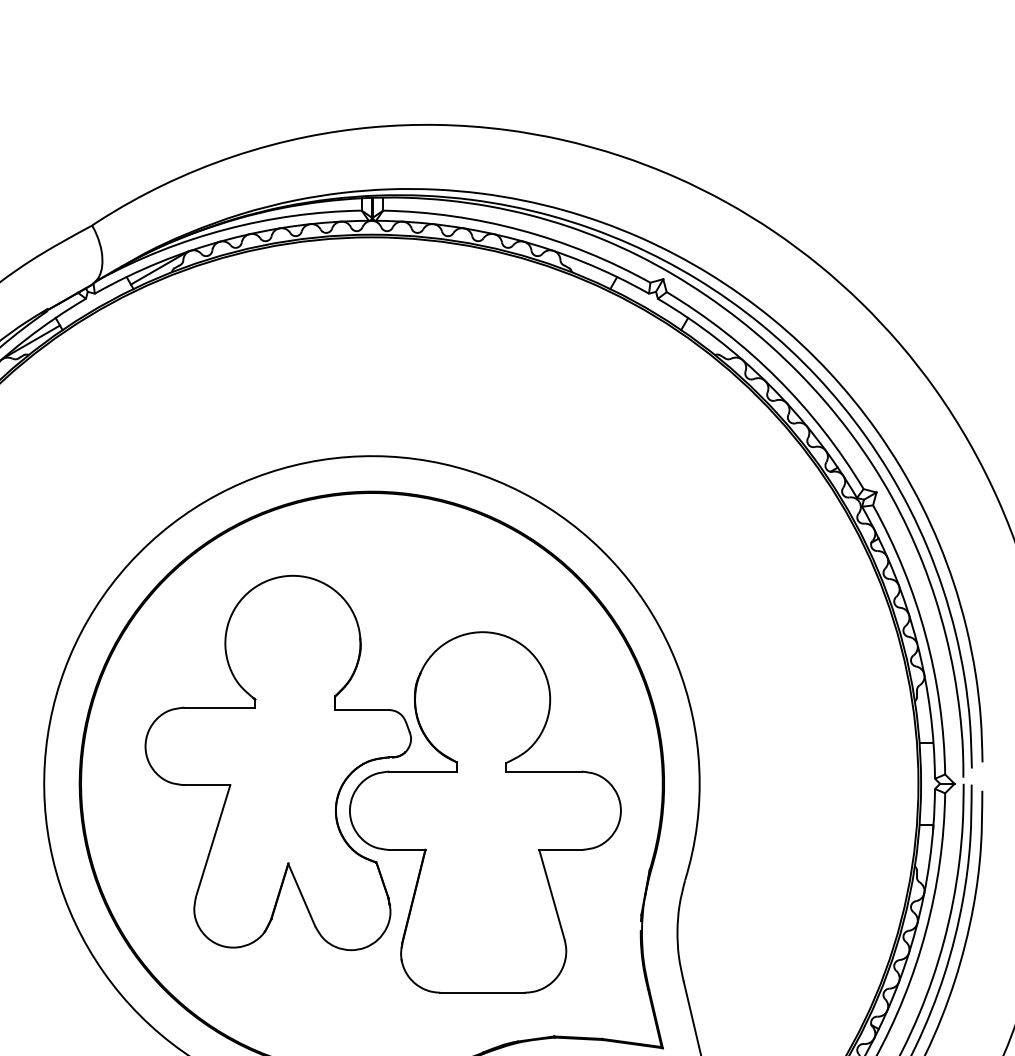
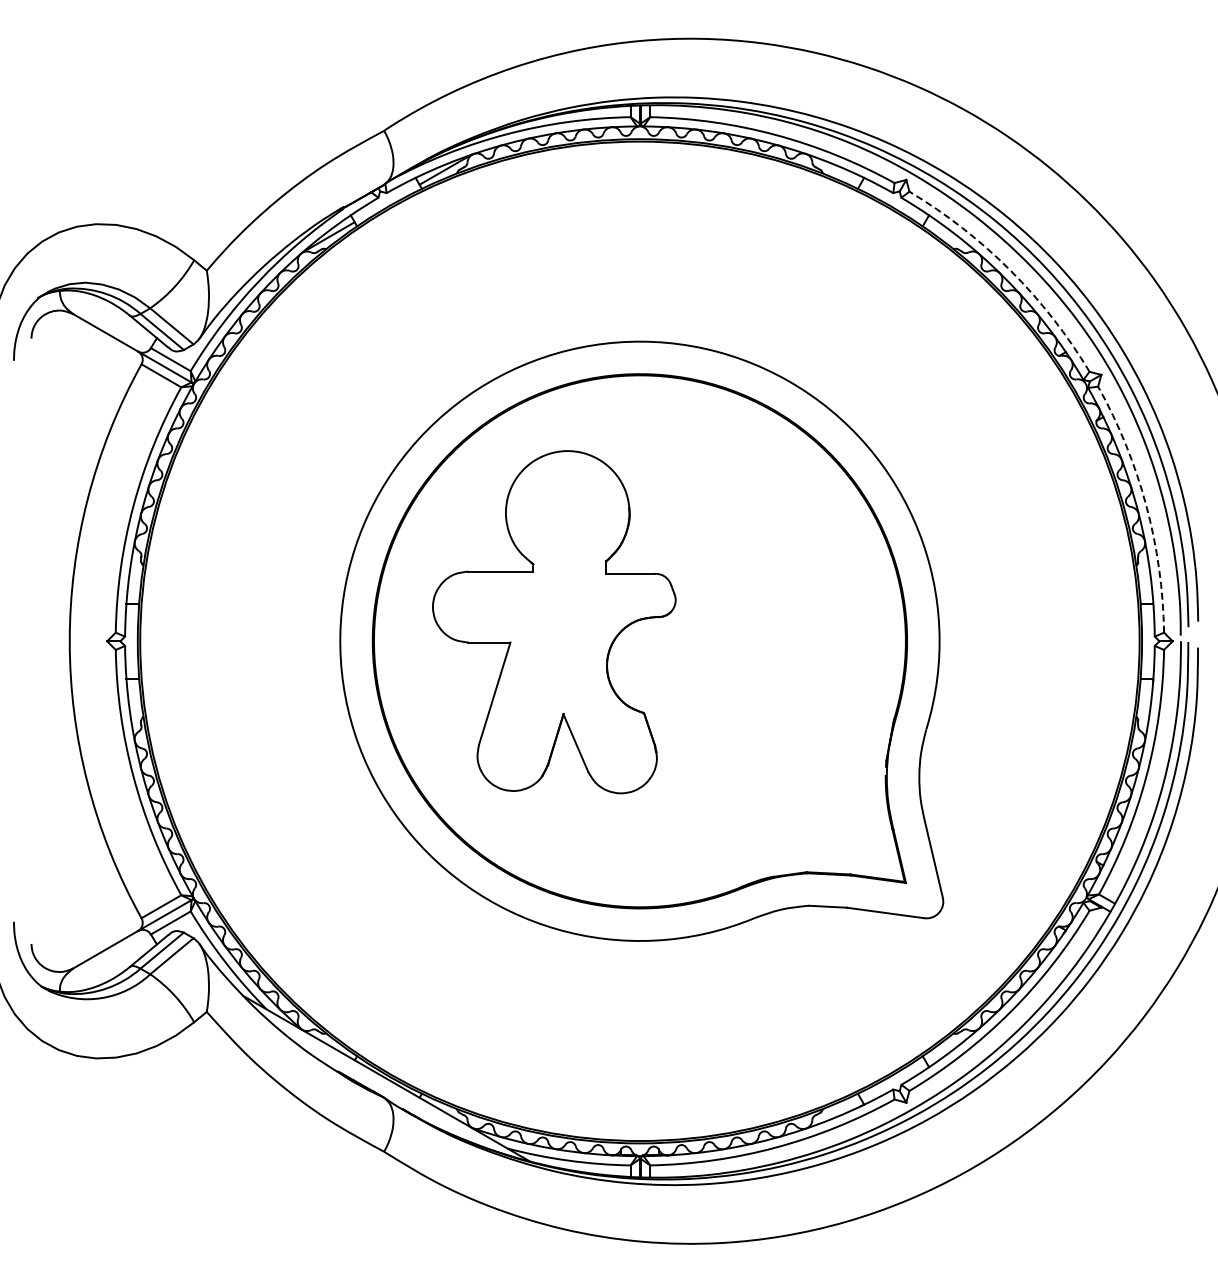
arc: (777, 378) -> (1010, 270), solid -> dashed
arc: (925, 635) -> (1146, 505), solid -> dashed
part: (485, 812) -> (743, 667), removed

